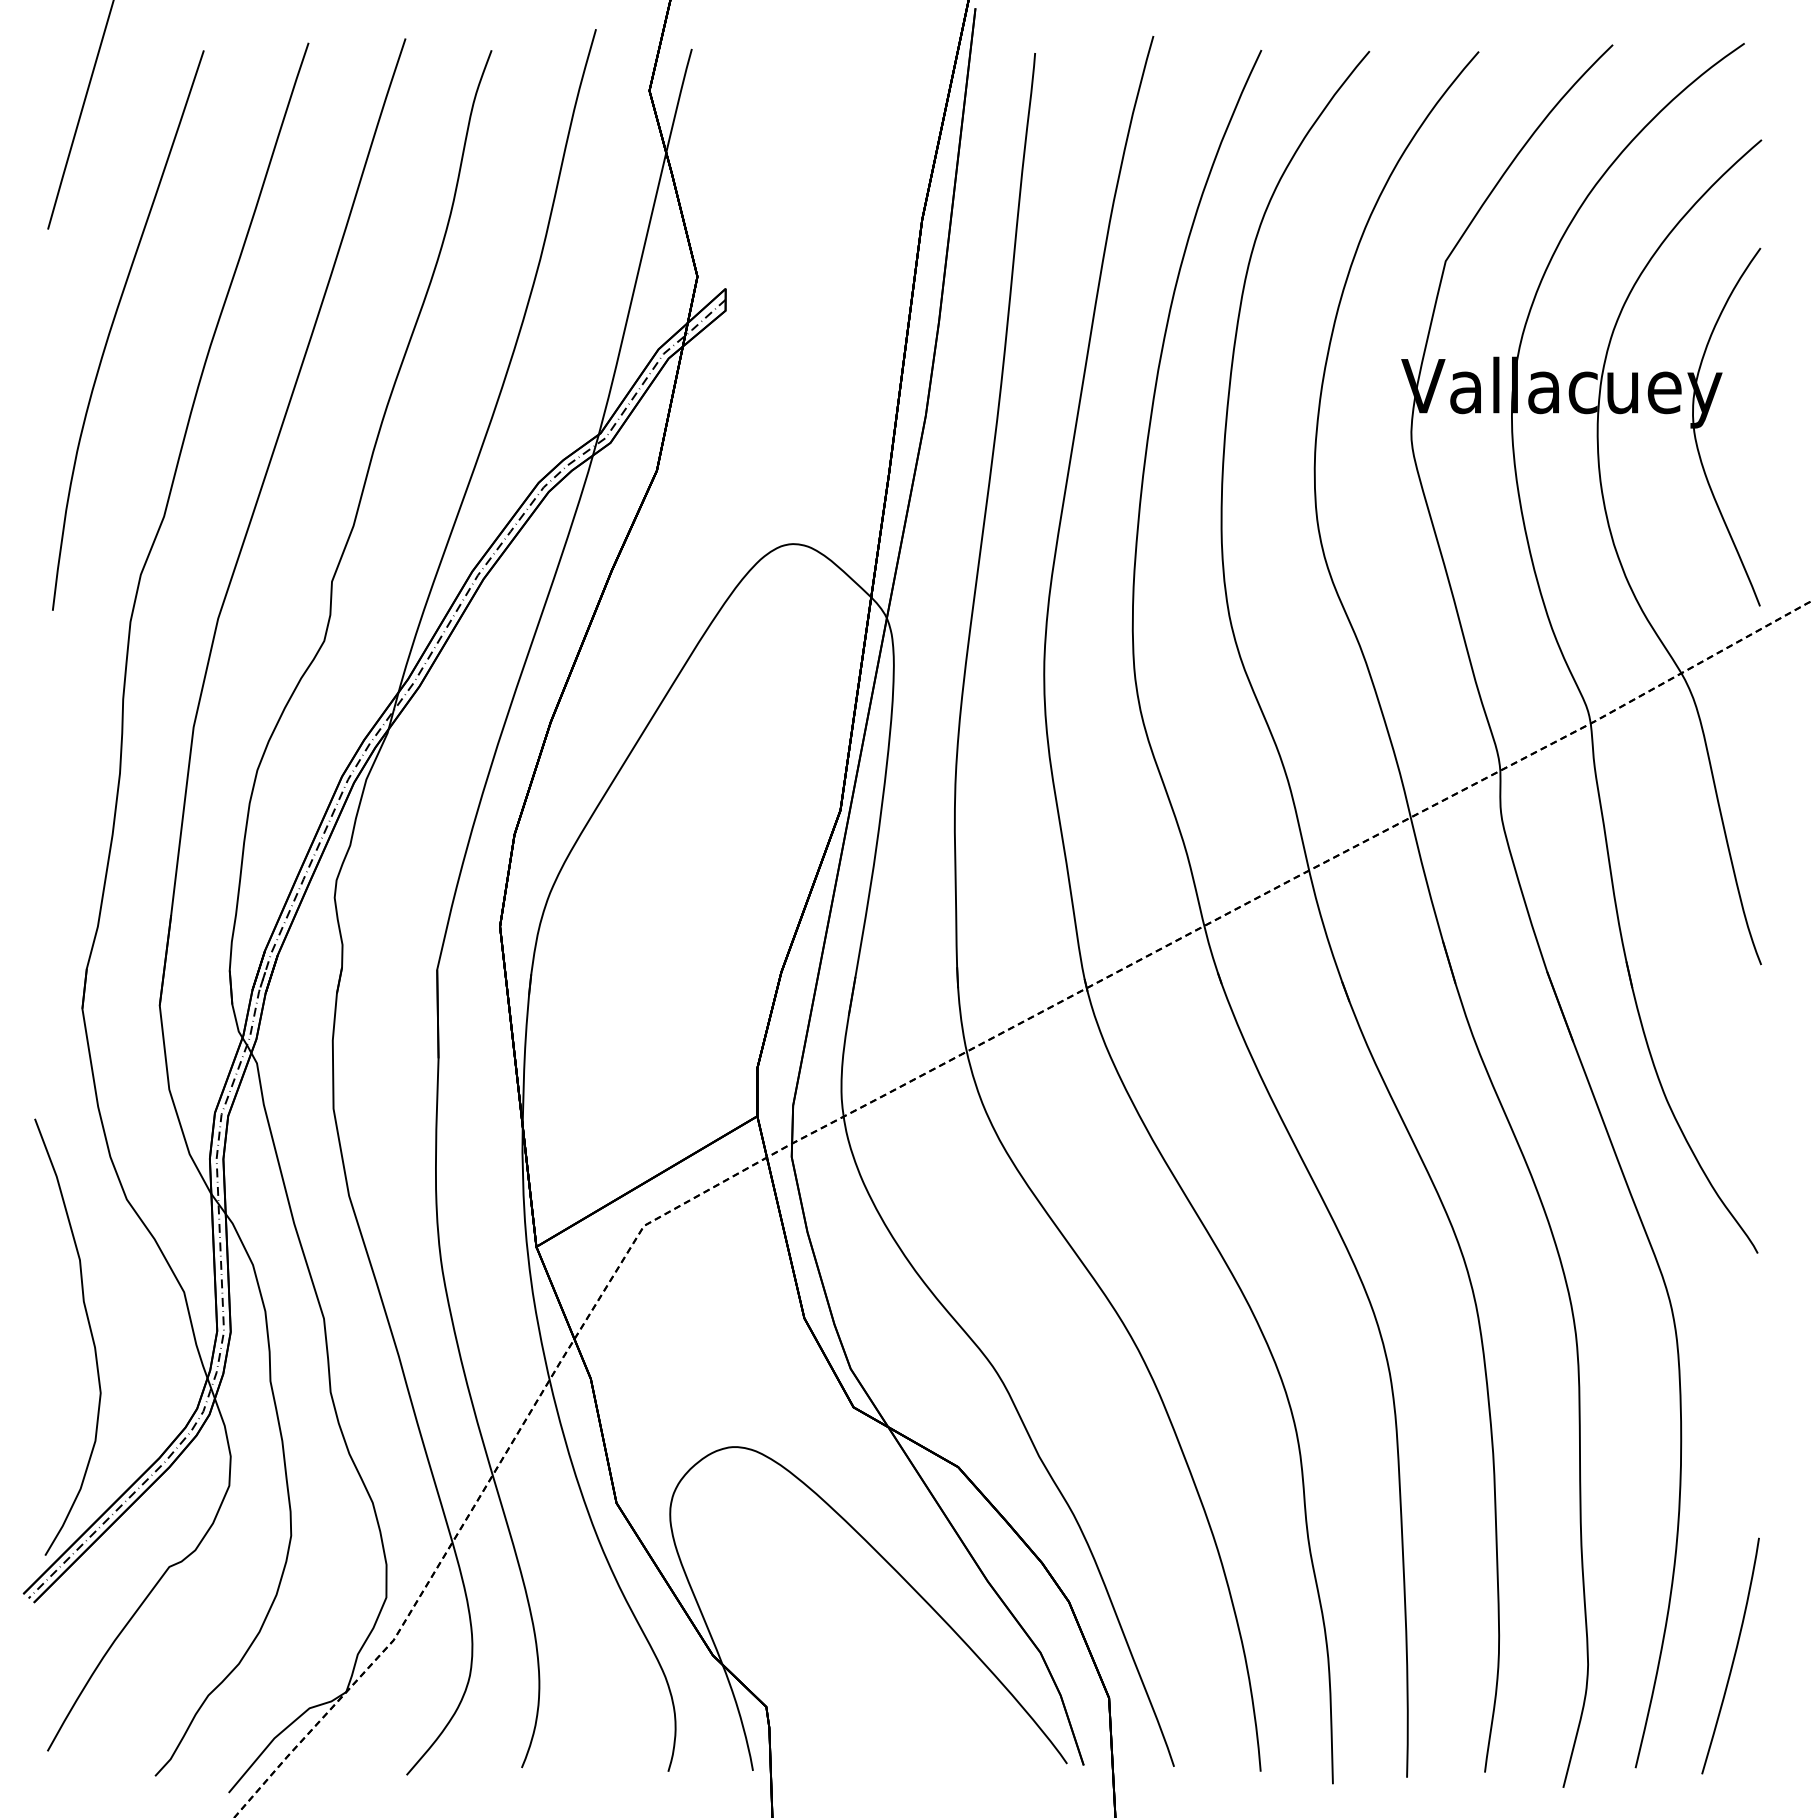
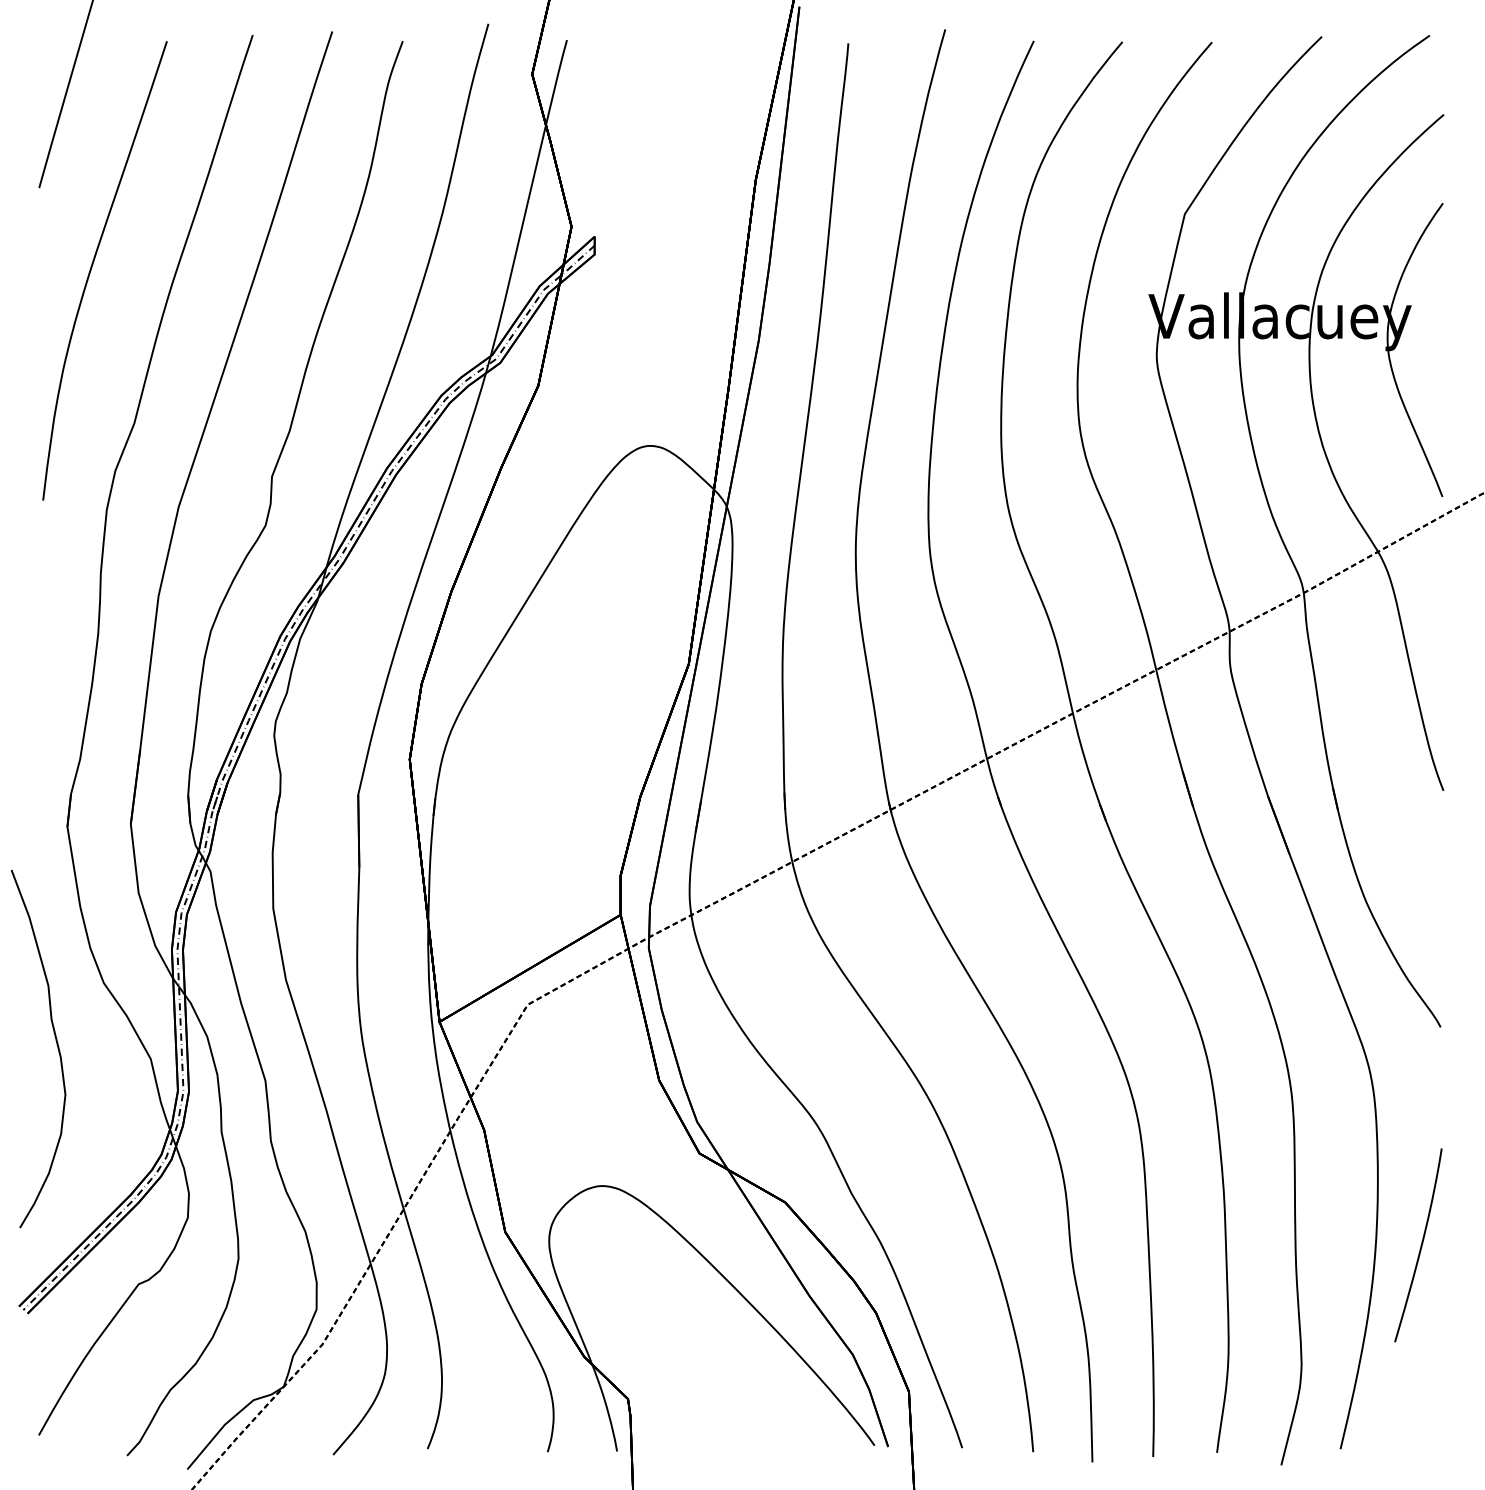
curve: (89, 1331) -> (56, 1044), moved
curve: (1733, 1656) -> (1420, 1245), moved

